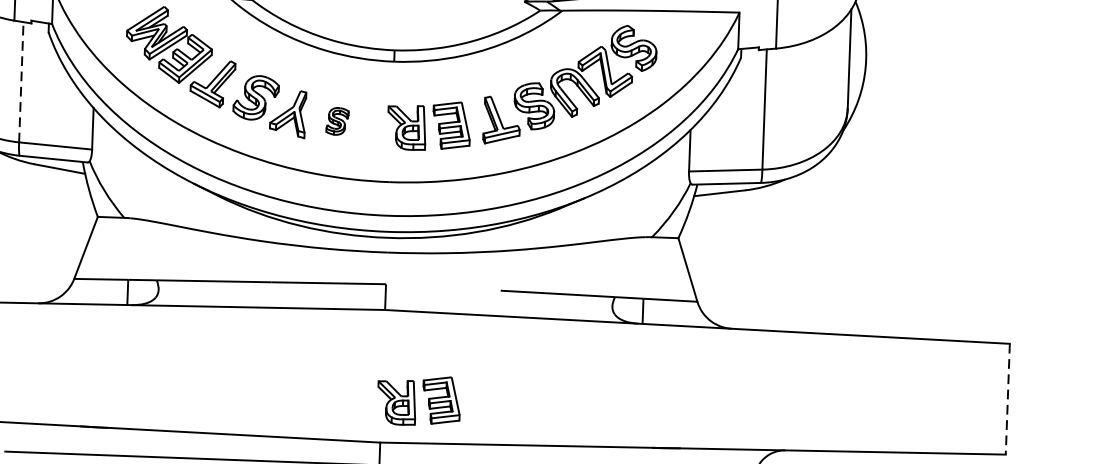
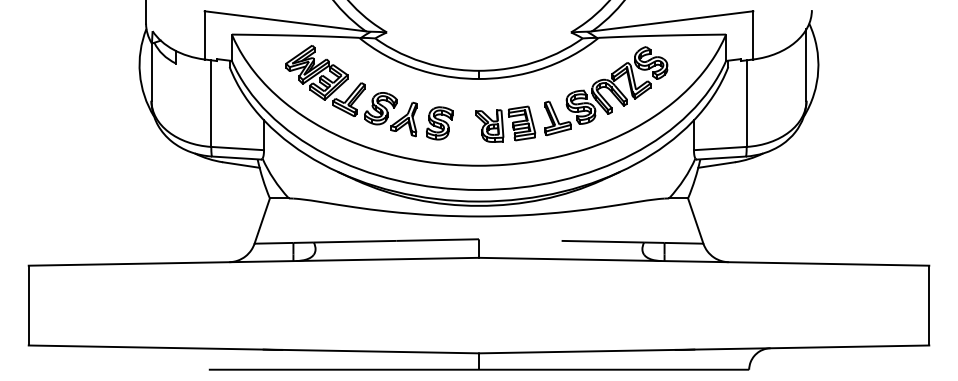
line: (21, 82) -> (211, 103), dashed -> solid
part: (337, 121) -> (439, 123), size x1.67
part: (418, 399) -> (505, 321), removed
line: (1008, 399) -> (929, 305), dashed -> solid

